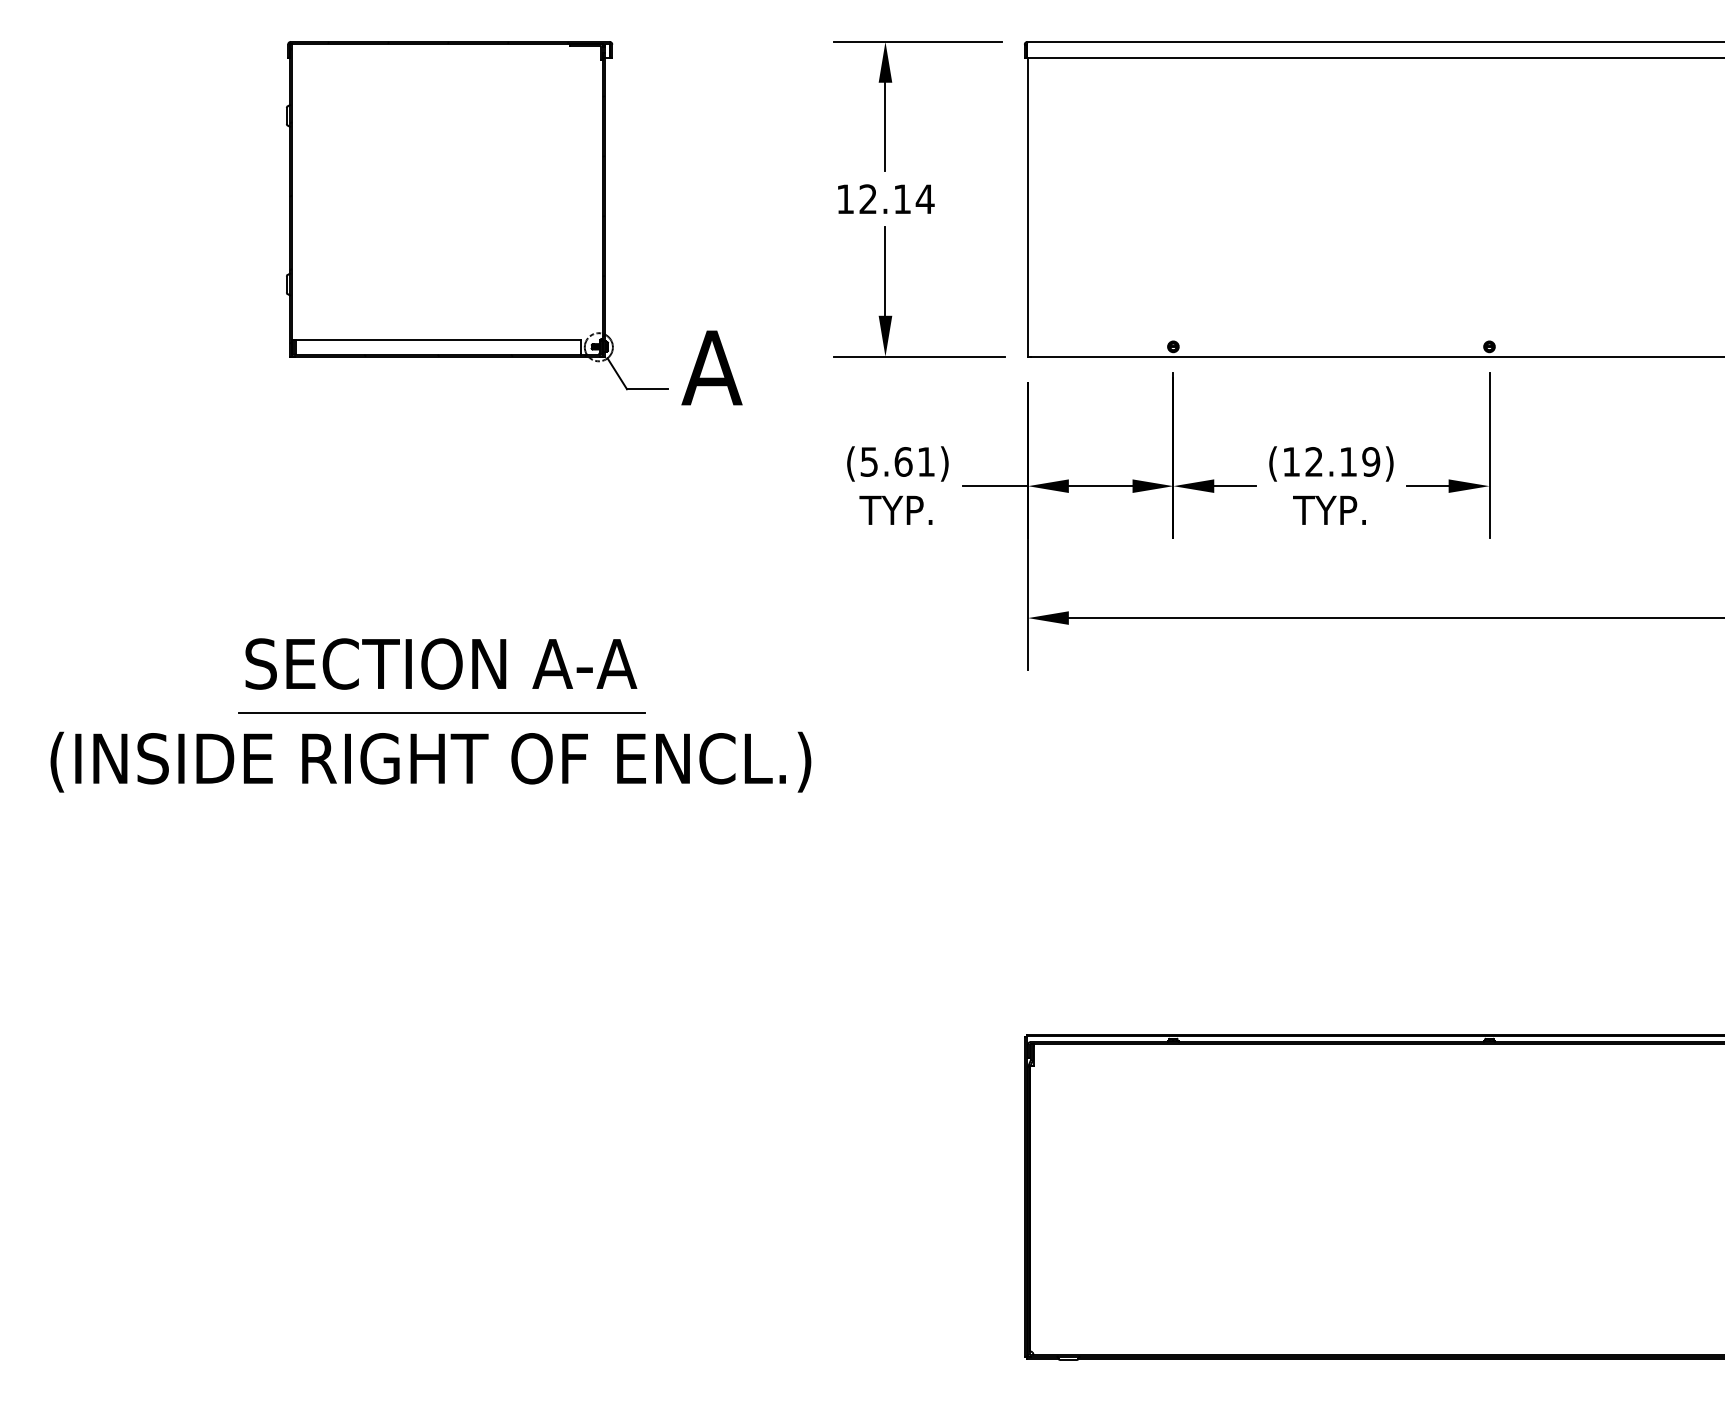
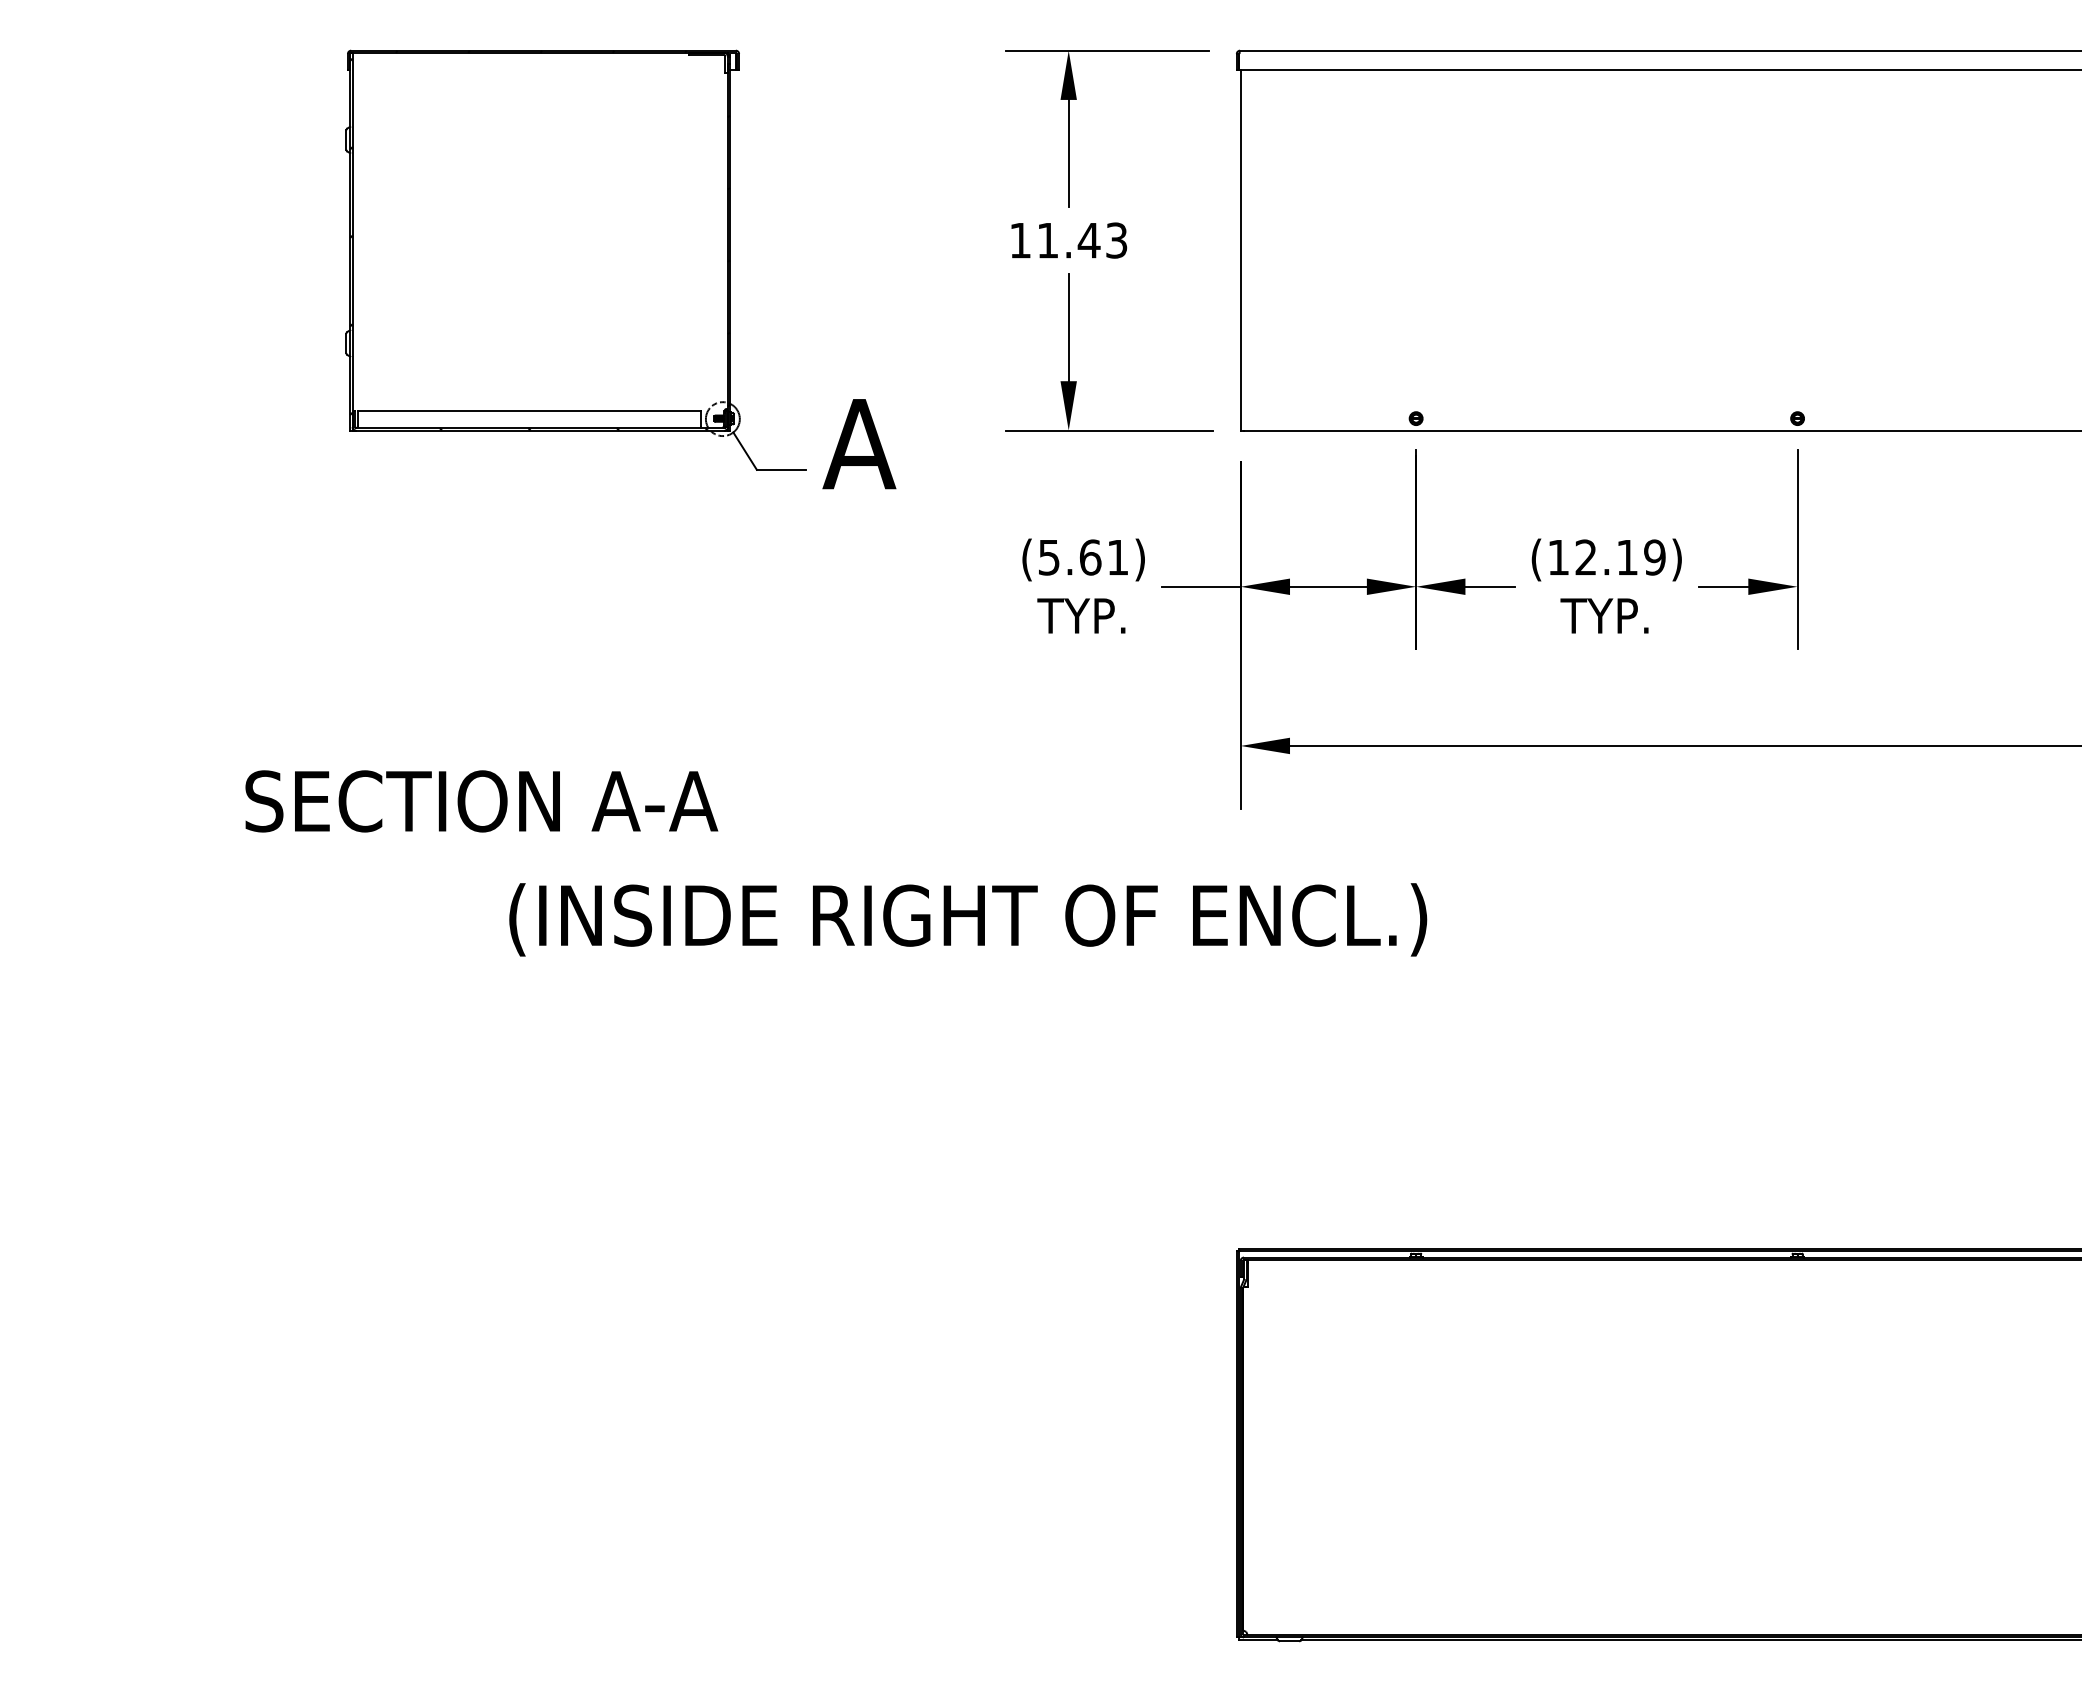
text: (896, 199) -> (1082, 240), 12.14 -> 11.43
text: (441, 664) -> (481, 801), moved
line: (441, 713) -> (533, 860), removed
text: (431, 761) -> (968, 919), moved

